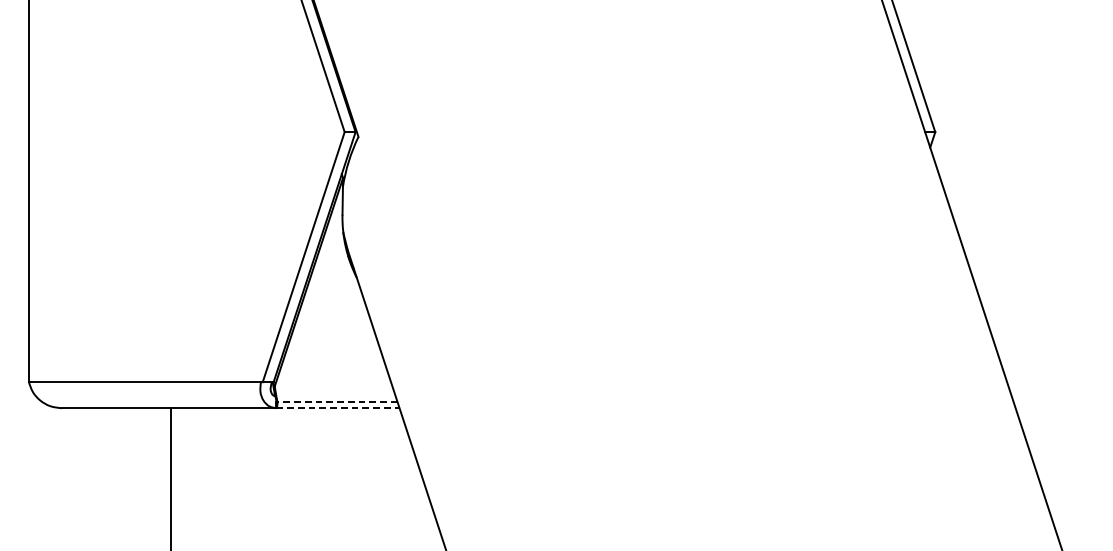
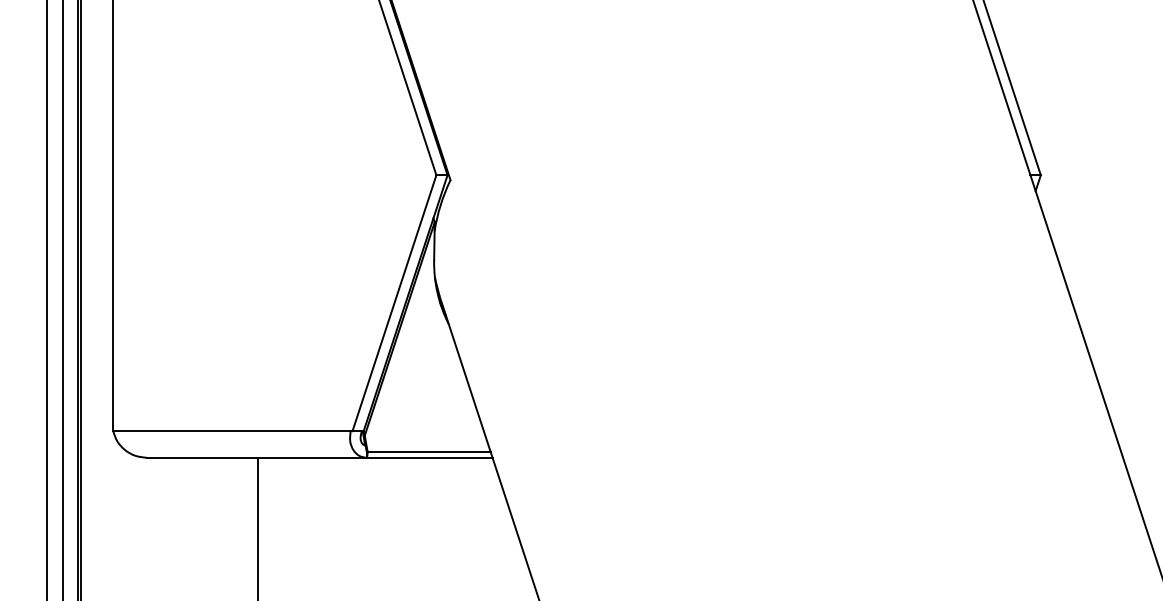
line: (336, 402) -> (428, 451), dashed -> solid
line: (338, 407) -> (430, 457), dashed -> solid

